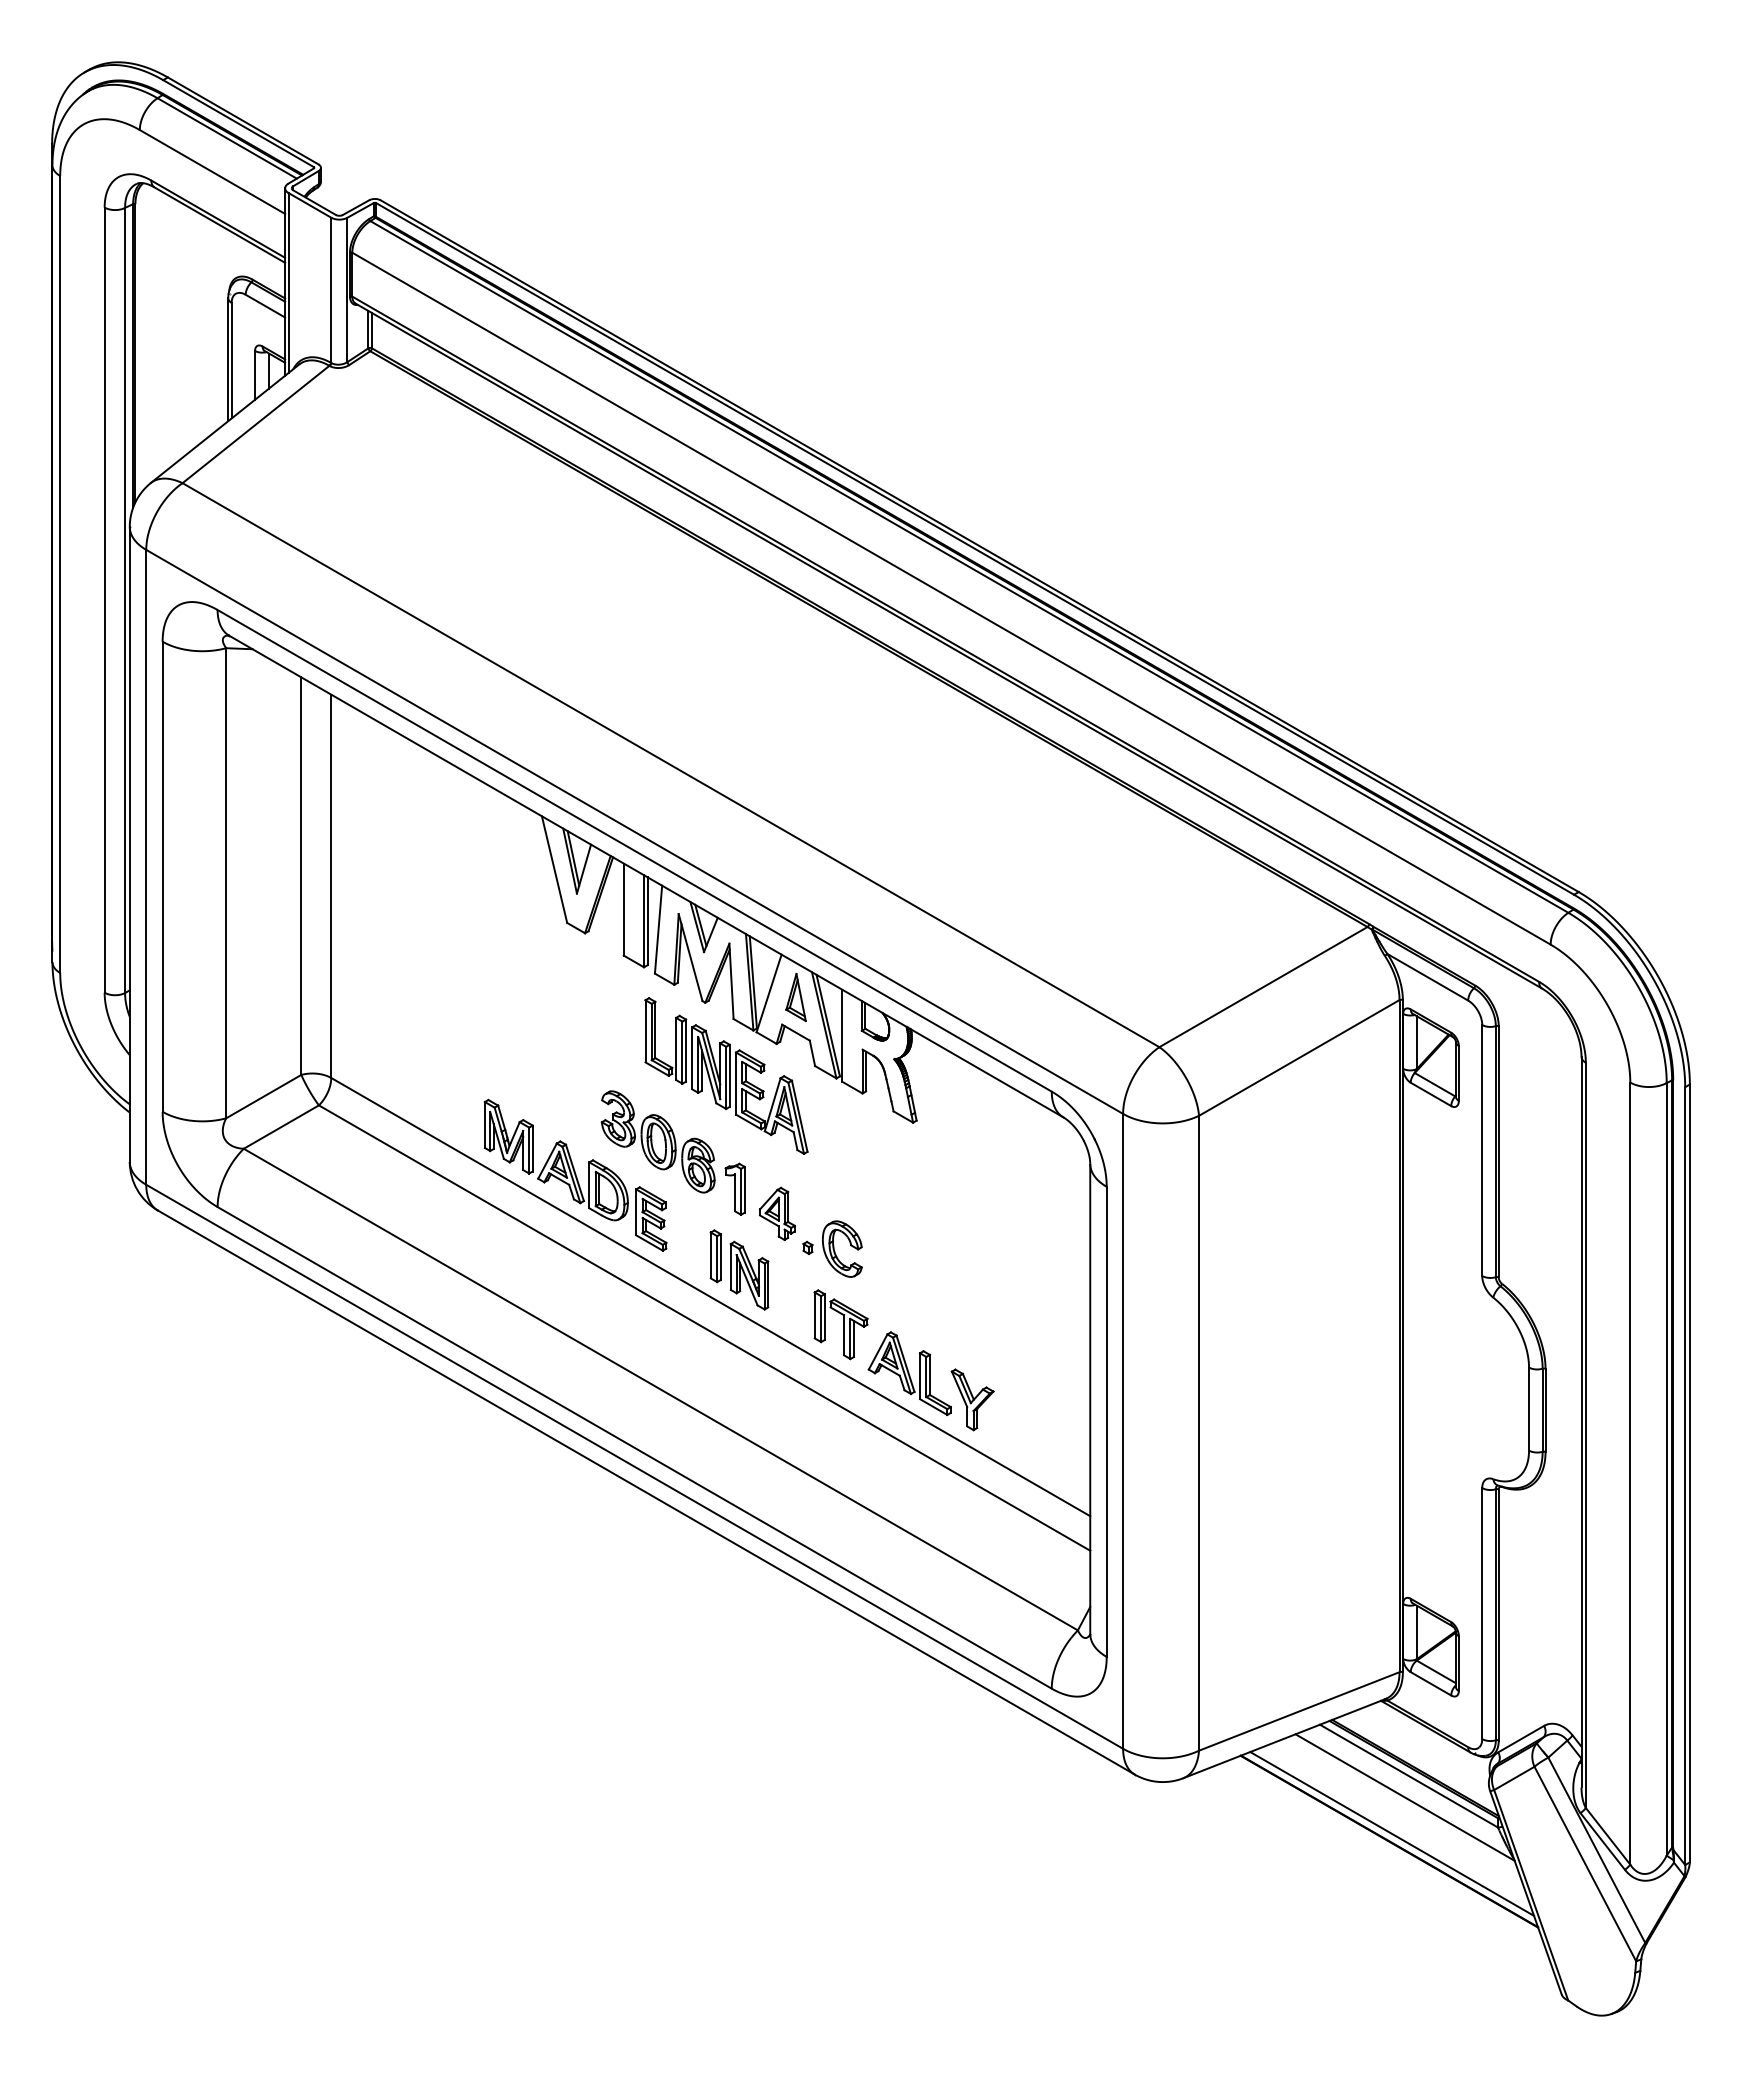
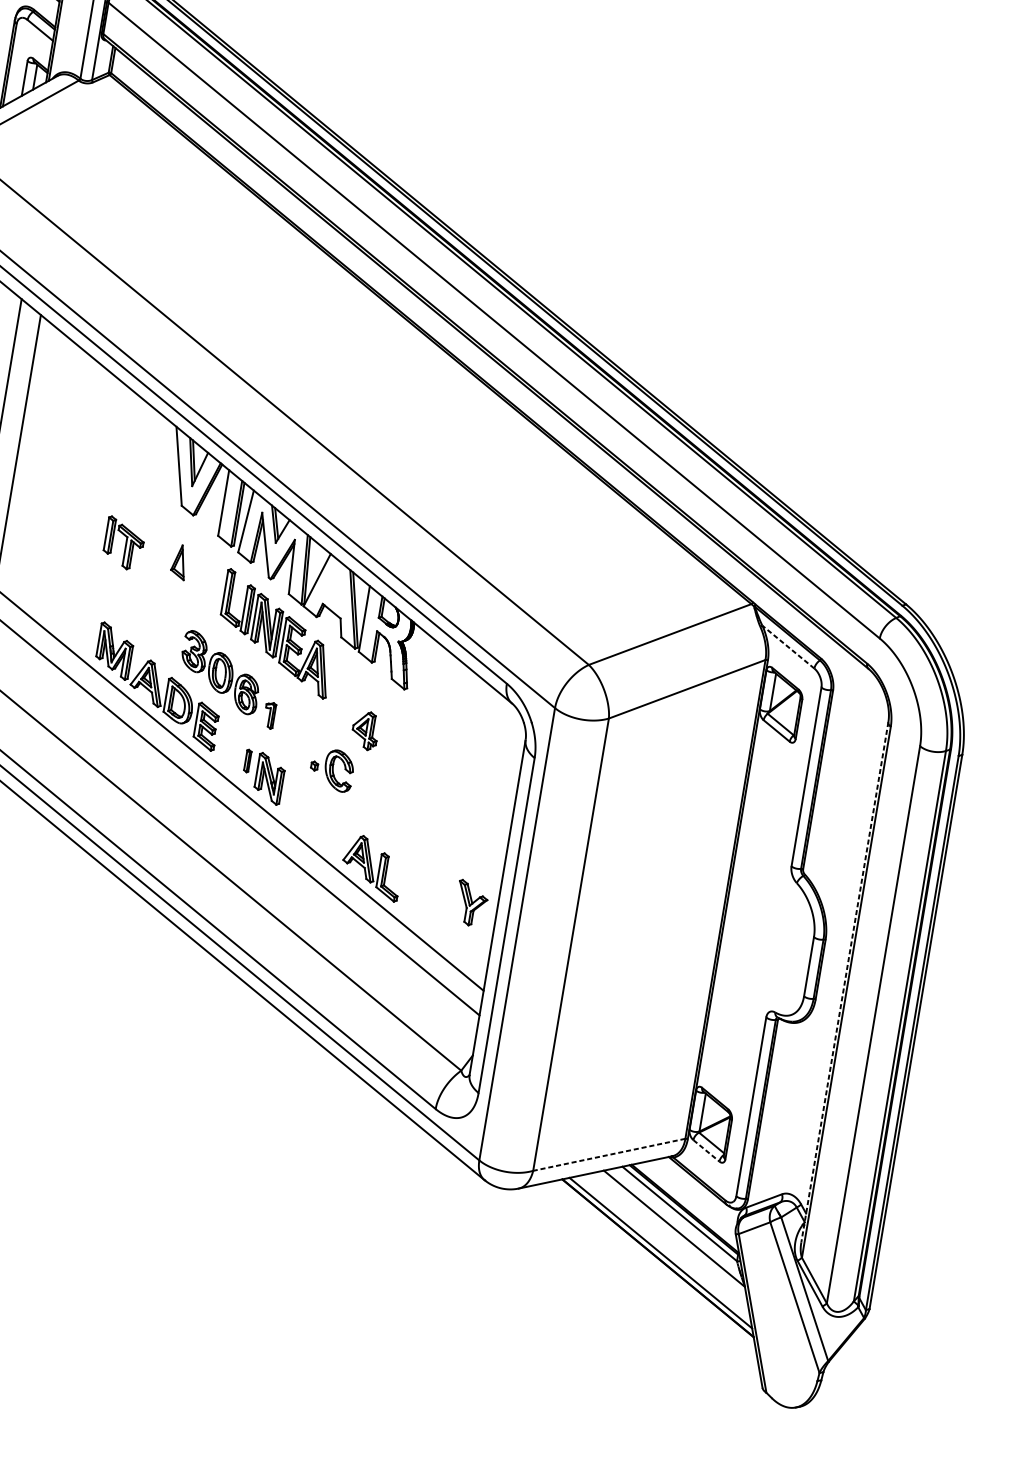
line: (1427, 977) -> (788, 647), solid -> dashed
part: (795, 997) -> (179, 562), moved
part: (734, 1188) -> (269, 714), size x0.7
part: (776, 1213) -> (364, 730), moved
part: (715, 1256) -> (247, 761), size x0.6
part: (840, 1324) -> (123, 543), moved
part: (972, 1399) -> (471, 903), moved
line: (1581, 1422) -> (844, 982), solid -> dashed
line: (1431, 1684) -> (706, 1151), solid -> dashed
line: (1299, 1711) -> (609, 1154), solid -> dashed

